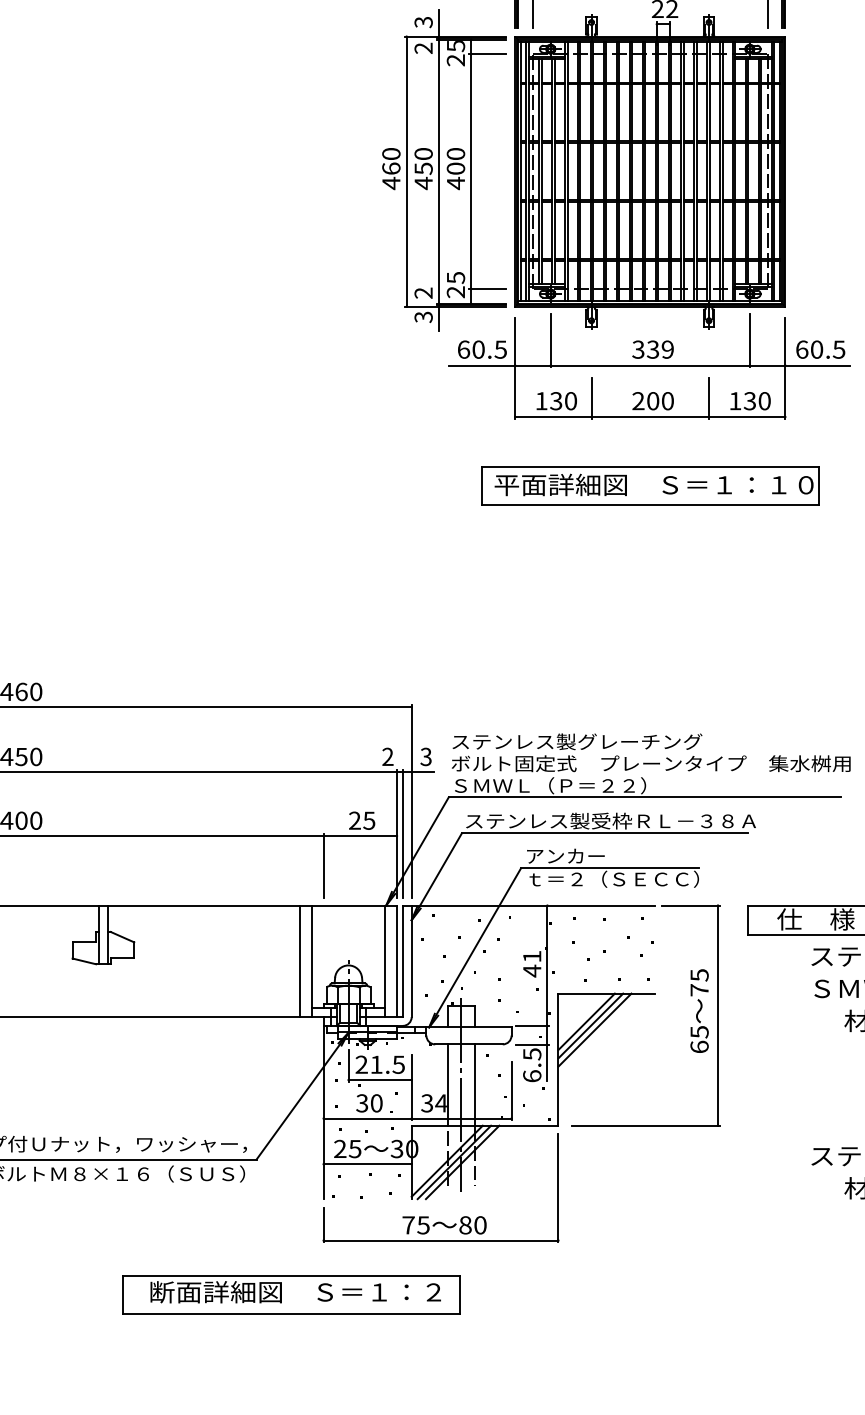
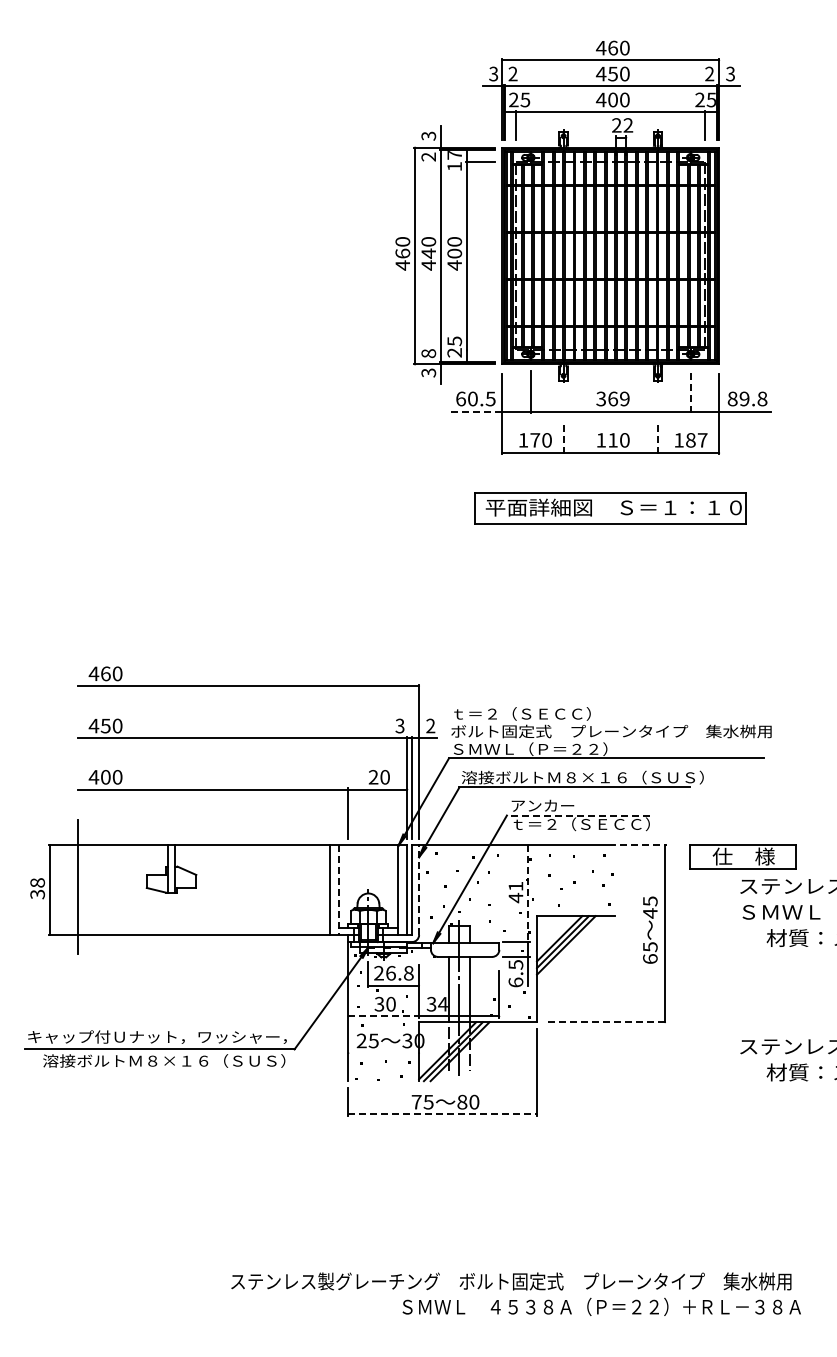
text: (455, 53) -> (454, 161), 25 -> 17
text: (423, 168) -> (428, 253), 450 -> 440
line: (488, 289) -> (480, 350), removed
text: (423, 293) -> (428, 353), 2 -> 8
line: (749, 340) -> (690, 391), solid -> dashed
text: (653, 349) -> (613, 398), 339 -> 369
text: (820, 349) -> (747, 398), 60.5 -> 89.8
line: (481, 365) -> (475, 411), solid -> dashed
line: (591, 397) -> (563, 437), solid -> dashed
line: (708, 397) -> (657, 437), solid -> dashed
text: (556, 401) -> (535, 440), 130 -> 170
text: (644, 401) -> (606, 440), 200 -> 110
text: (757, 401) -> (696, 440), 130 -> 187
text: (577, 741) -> (552, 713), ステンレス製グレーチング -> ｔ＝２（ＳＥＣＣ）
text: (387, 757) -> (399, 726), 2 -> 3
text: (425, 757) -> (430, 726), 3 -> 2
text: (368, 820) -> (384, 777), 25 -> 20
text: (615, 820) -> (582, 777), ステンレス製受枠ＲＬ－３８Ａ -> 溶接ボルトＭ８×１６（ＳＵＳ）
line: (608, 868) -> (577, 815), solid -> dashed
line: (691, 905) -> (643, 845), solid -> dashed
line: (311, 961) -> (338, 890), solid -> dashed
line: (412, 961) -> (419, 890), solid -> dashed
line: (547, 966) -> (528, 894), solid -> dashed
text: (699, 990) -> (650, 913), 75 -> 45
text: (387, 1063) -> (399, 972), 21.5 -> 26.8
line: (368, 1118) -> (384, 1016), solid -> dashed
line: (646, 1126) -> (607, 1022), solid -> dashed
line: (367, 1164) -> (383, 1053), removed
line: (442, 1240) -> (443, 1114), solid -> dashed
part: (291, 1295) -> (322, 1158), removed

